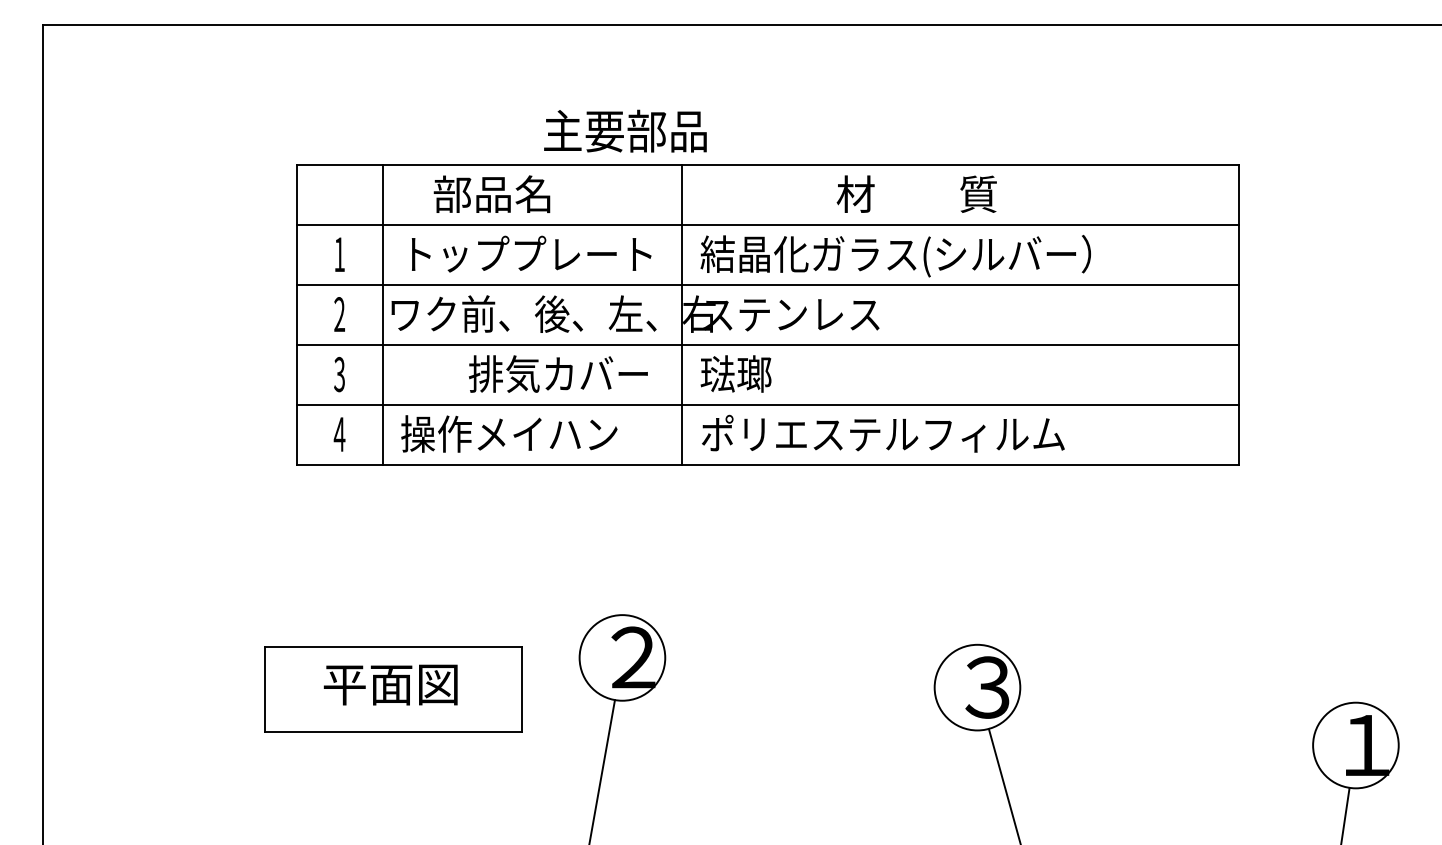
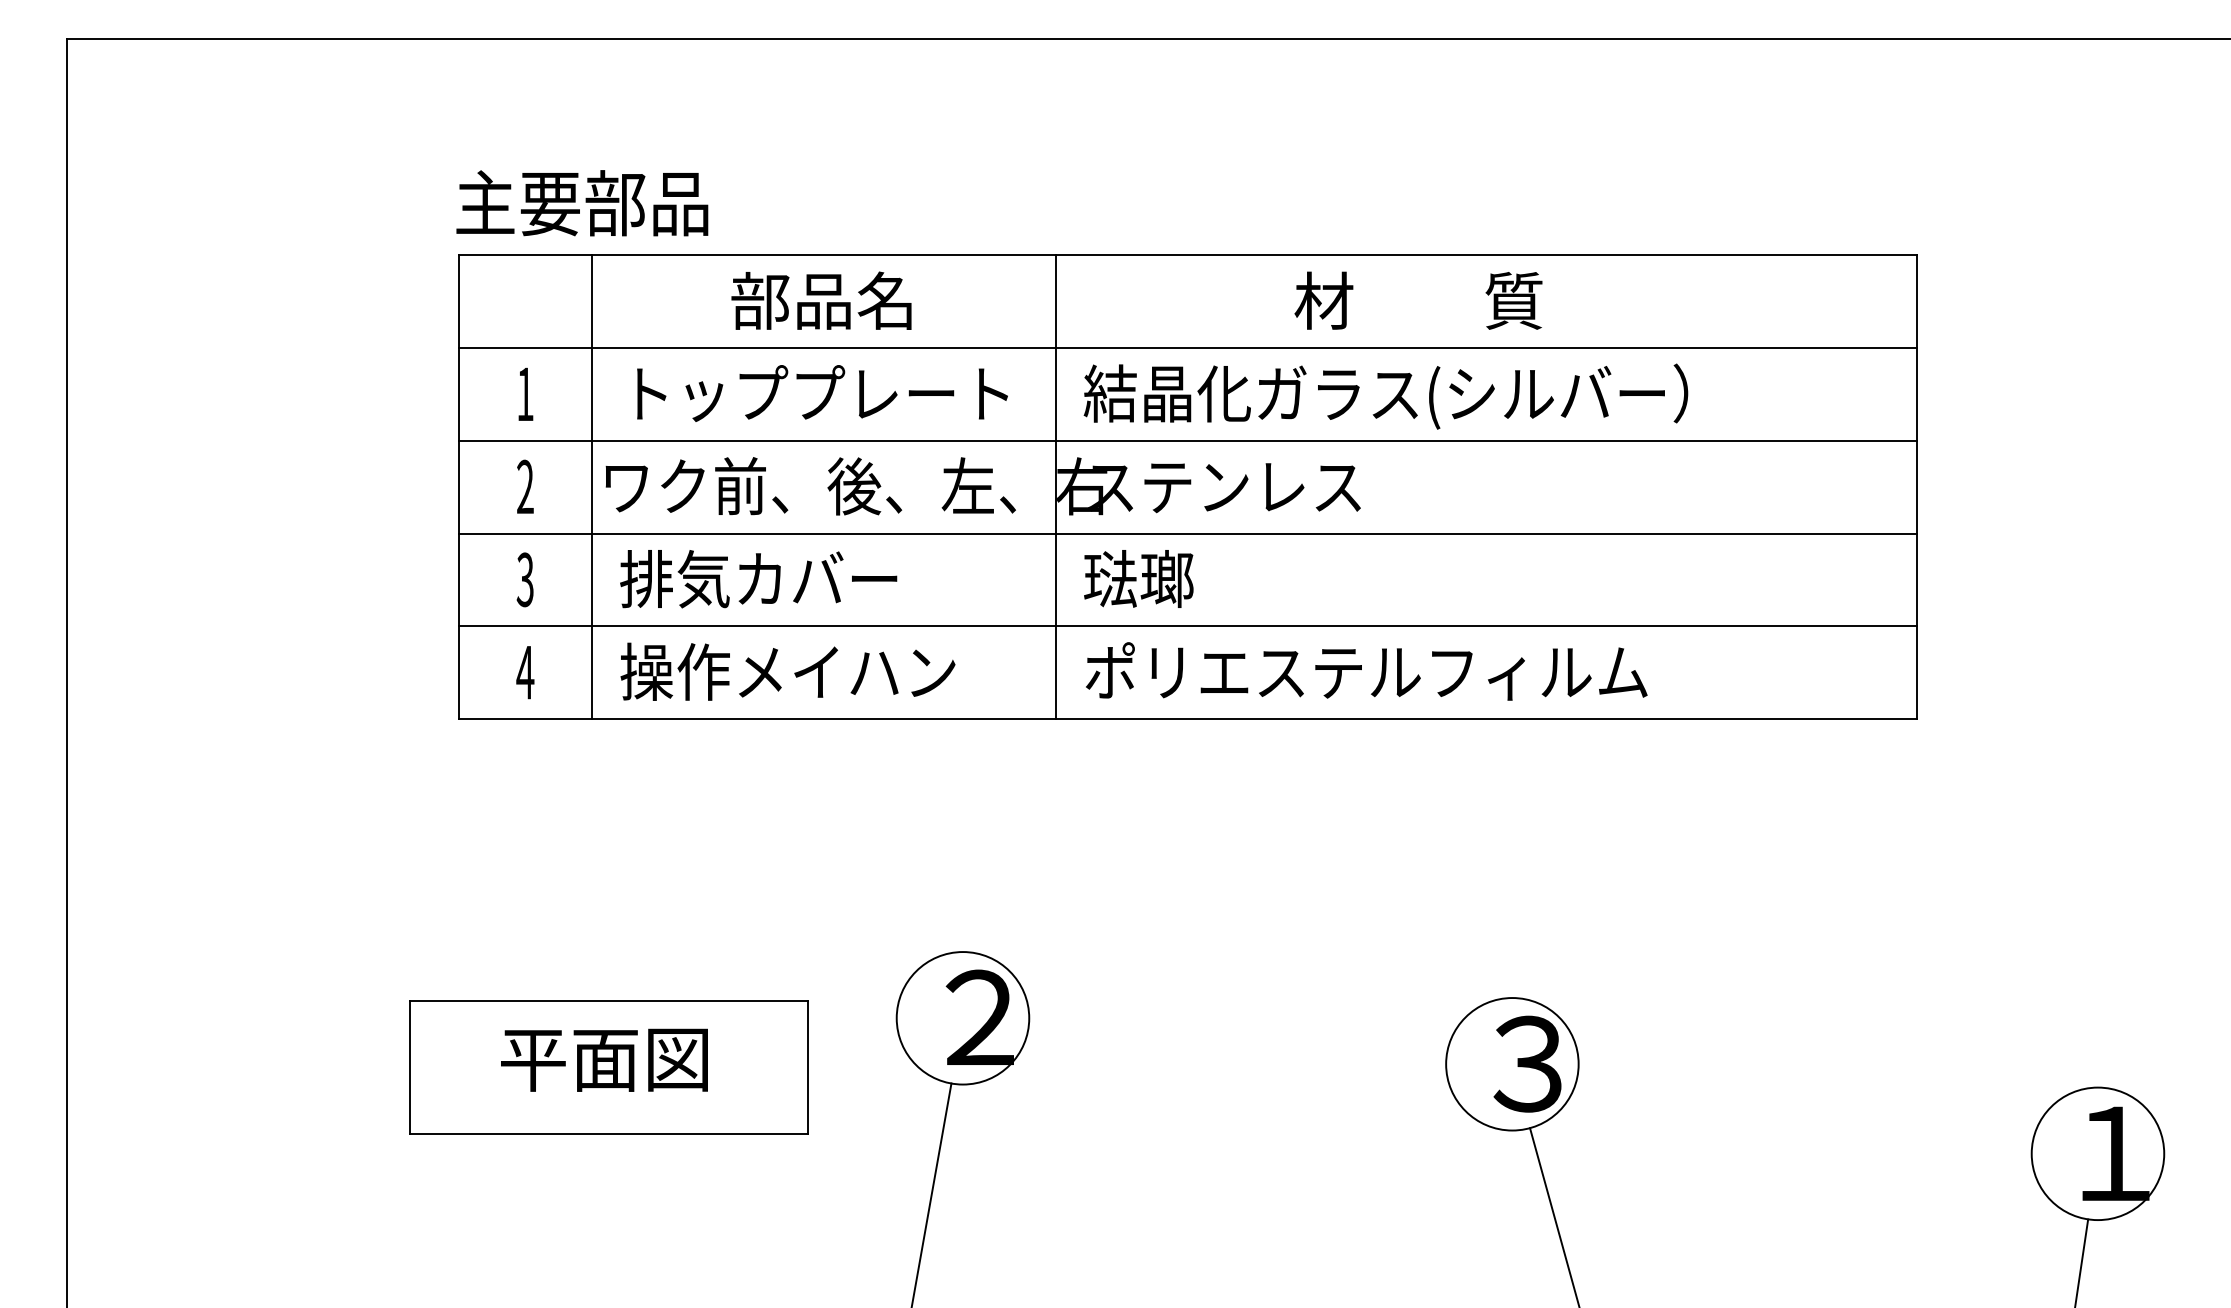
text: (625, 130) -> (582, 202), moved
text: (491, 193) -> (820, 299), moved
text: (558, 373) -> (758, 578), moved

